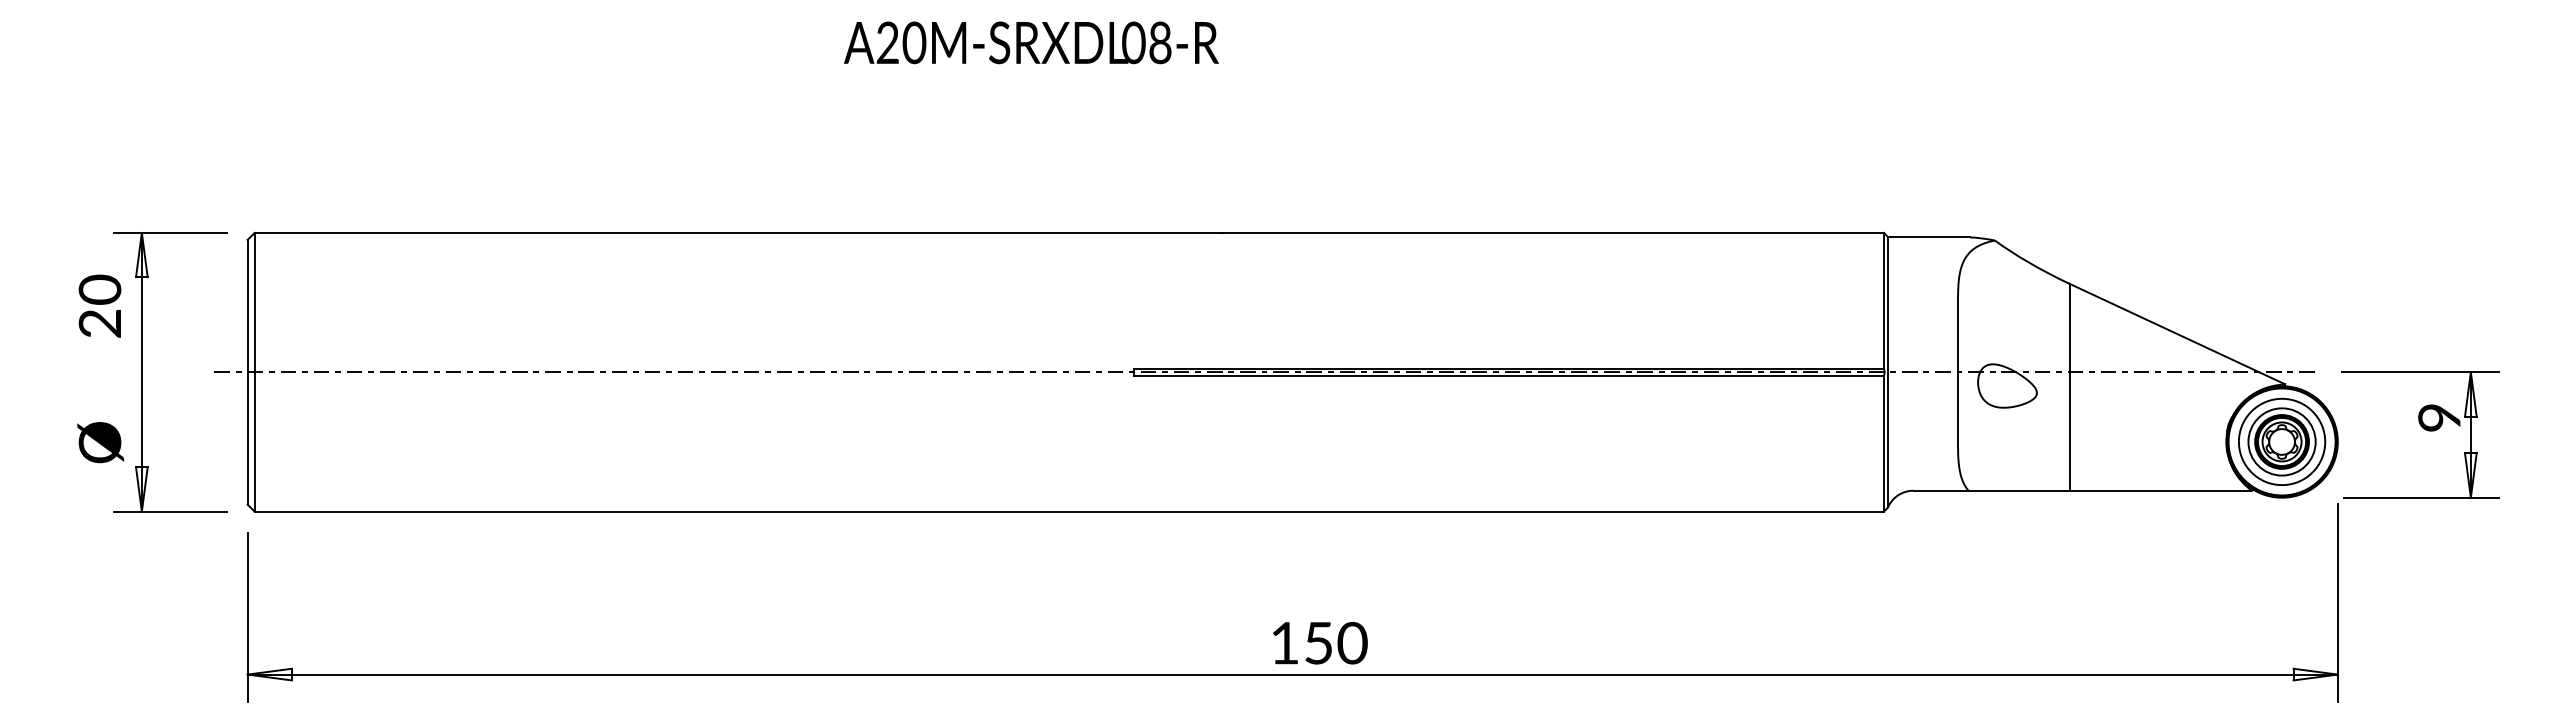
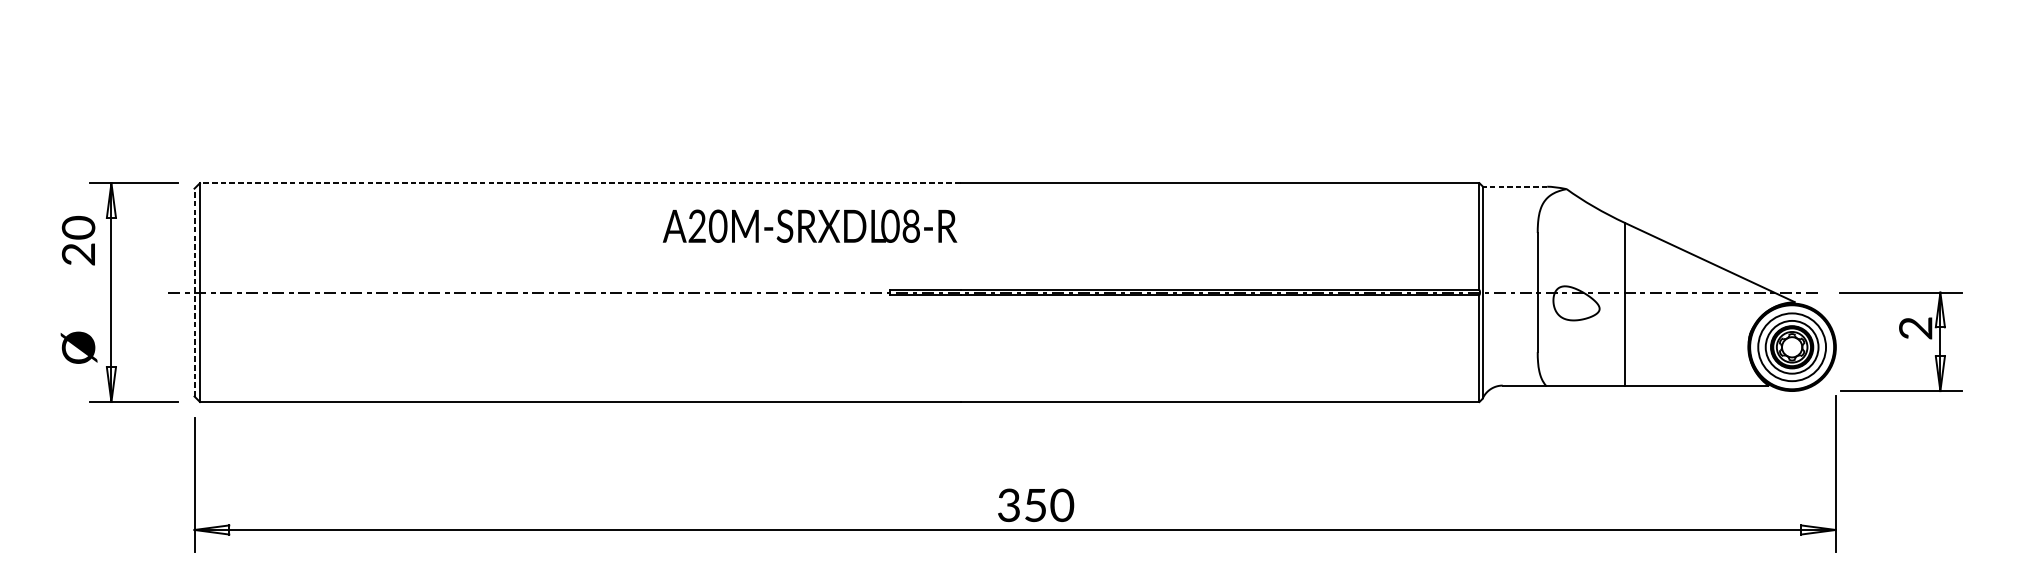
text: (1031, 42) -> (810, 225), moved
line: (738, 232) -> (579, 182), solid -> dashed
line: (1929, 237) -> (1515, 186), solid -> dashed
line: (247, 371) -> (194, 291), solid -> dashed
text: (2439, 417) -> (1915, 328), 9 -> 2
text: (1284, 642) -> (1008, 504), 150 -> 350

